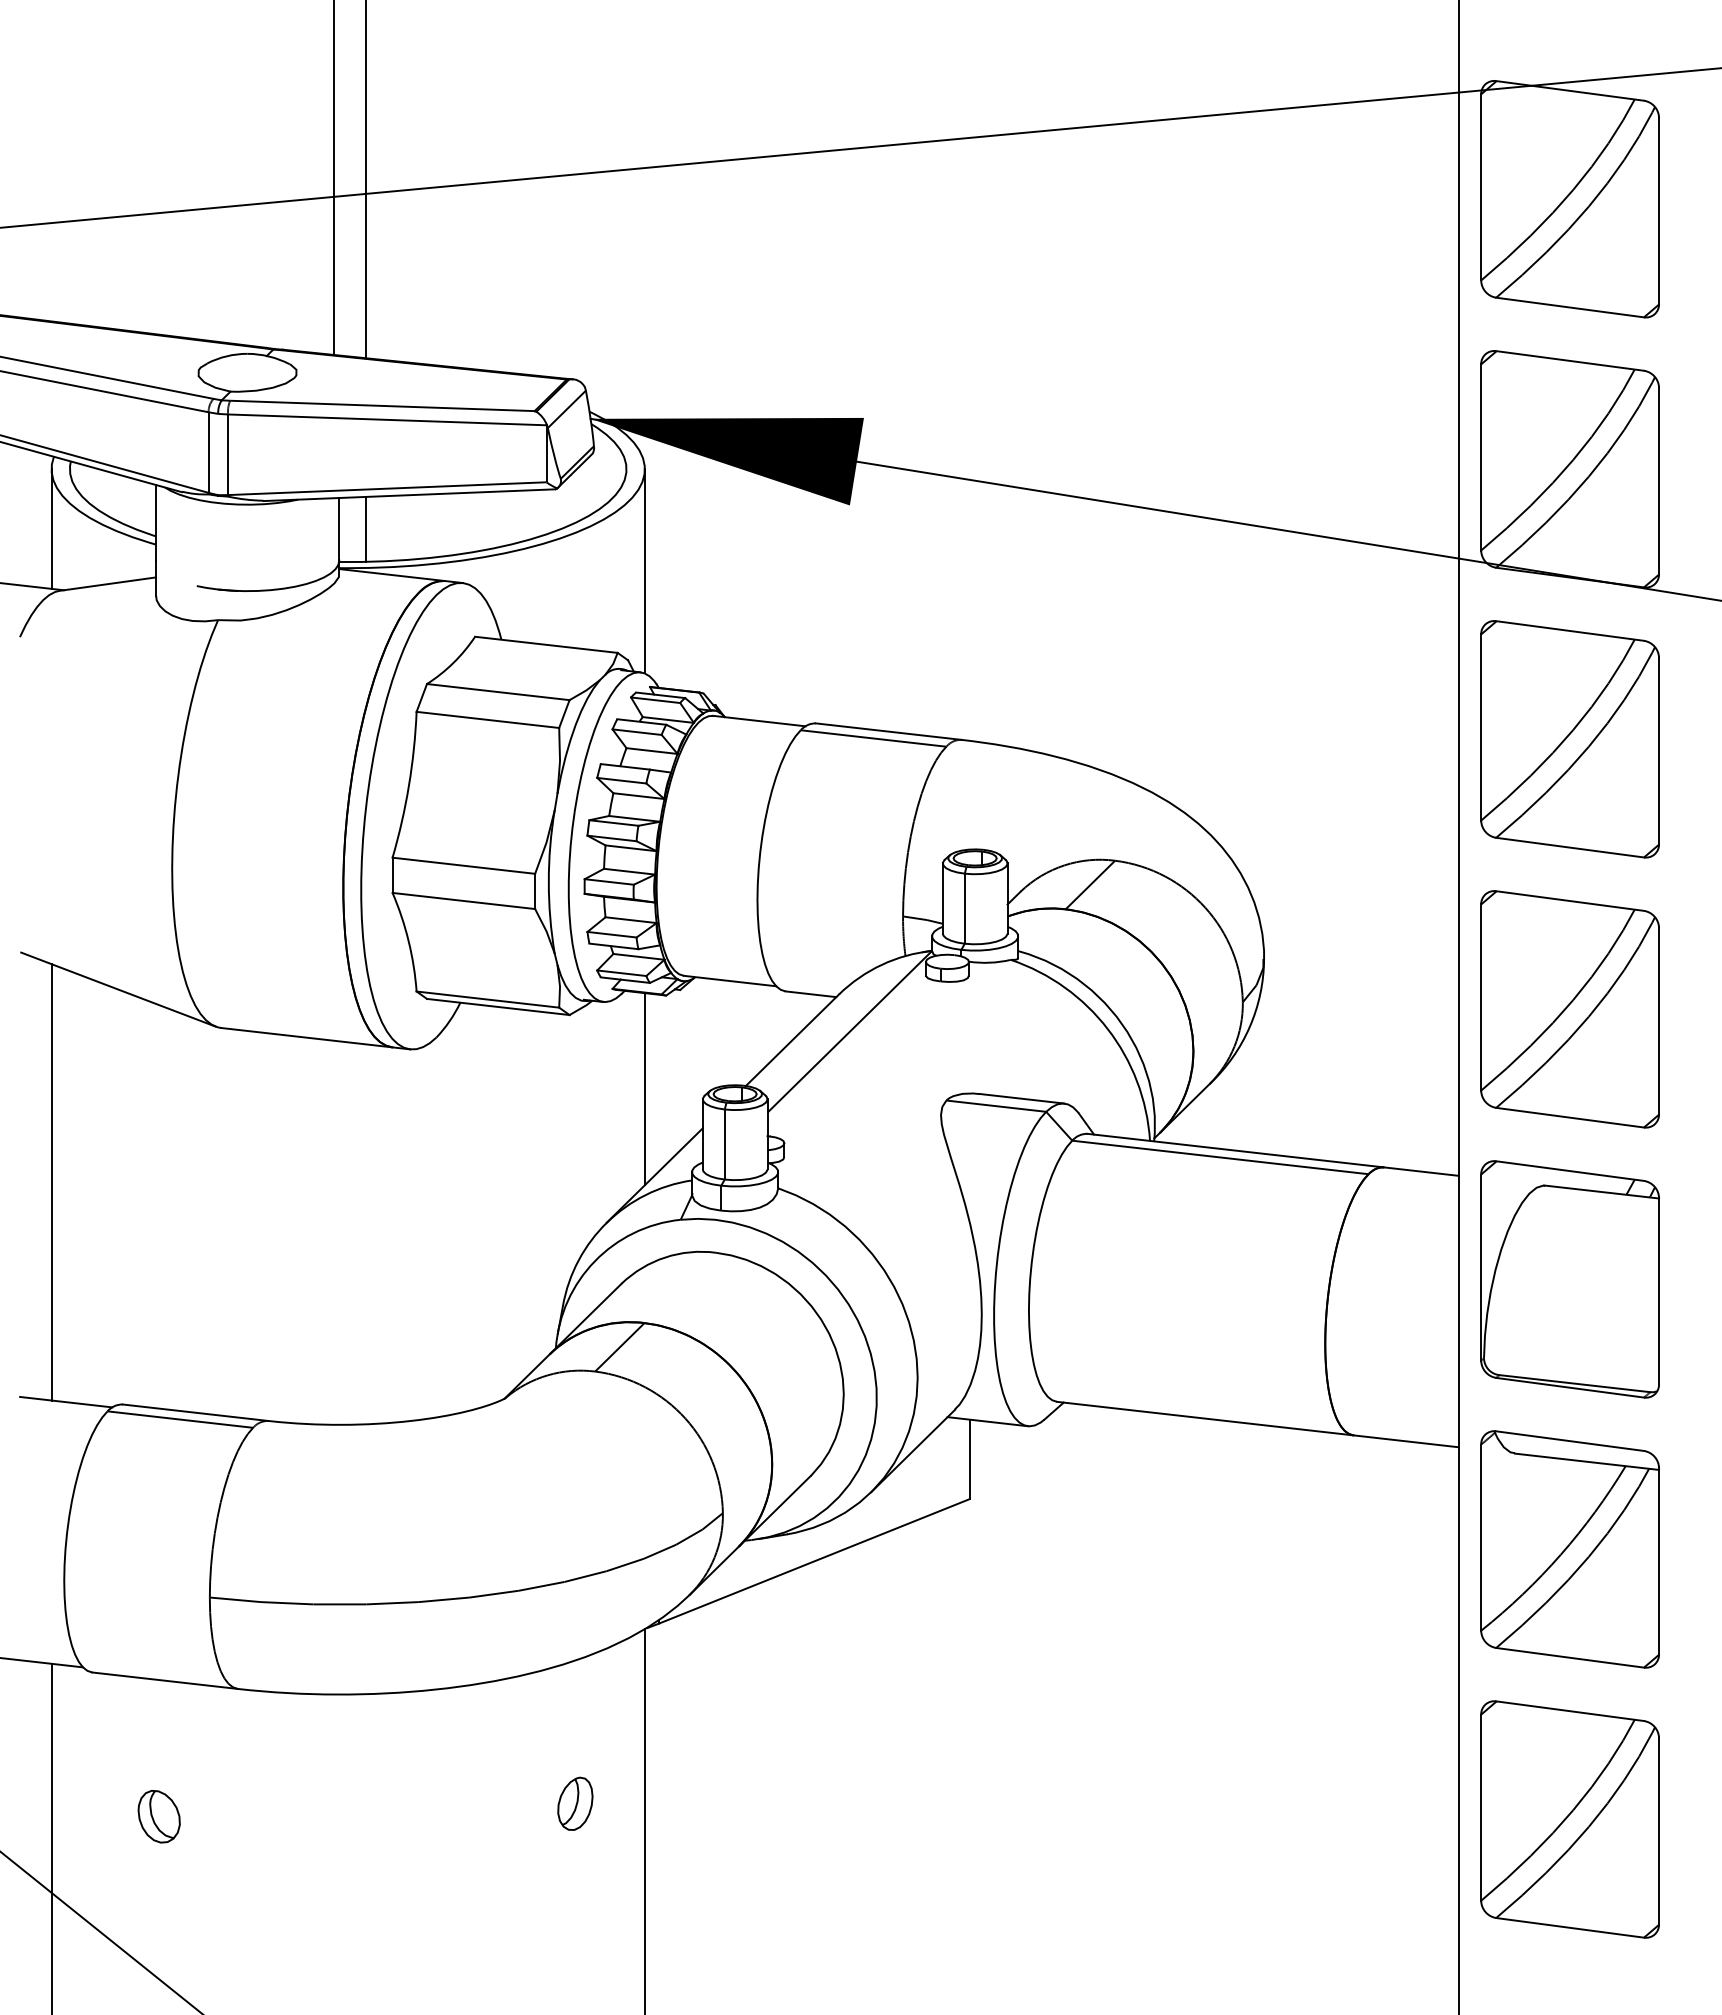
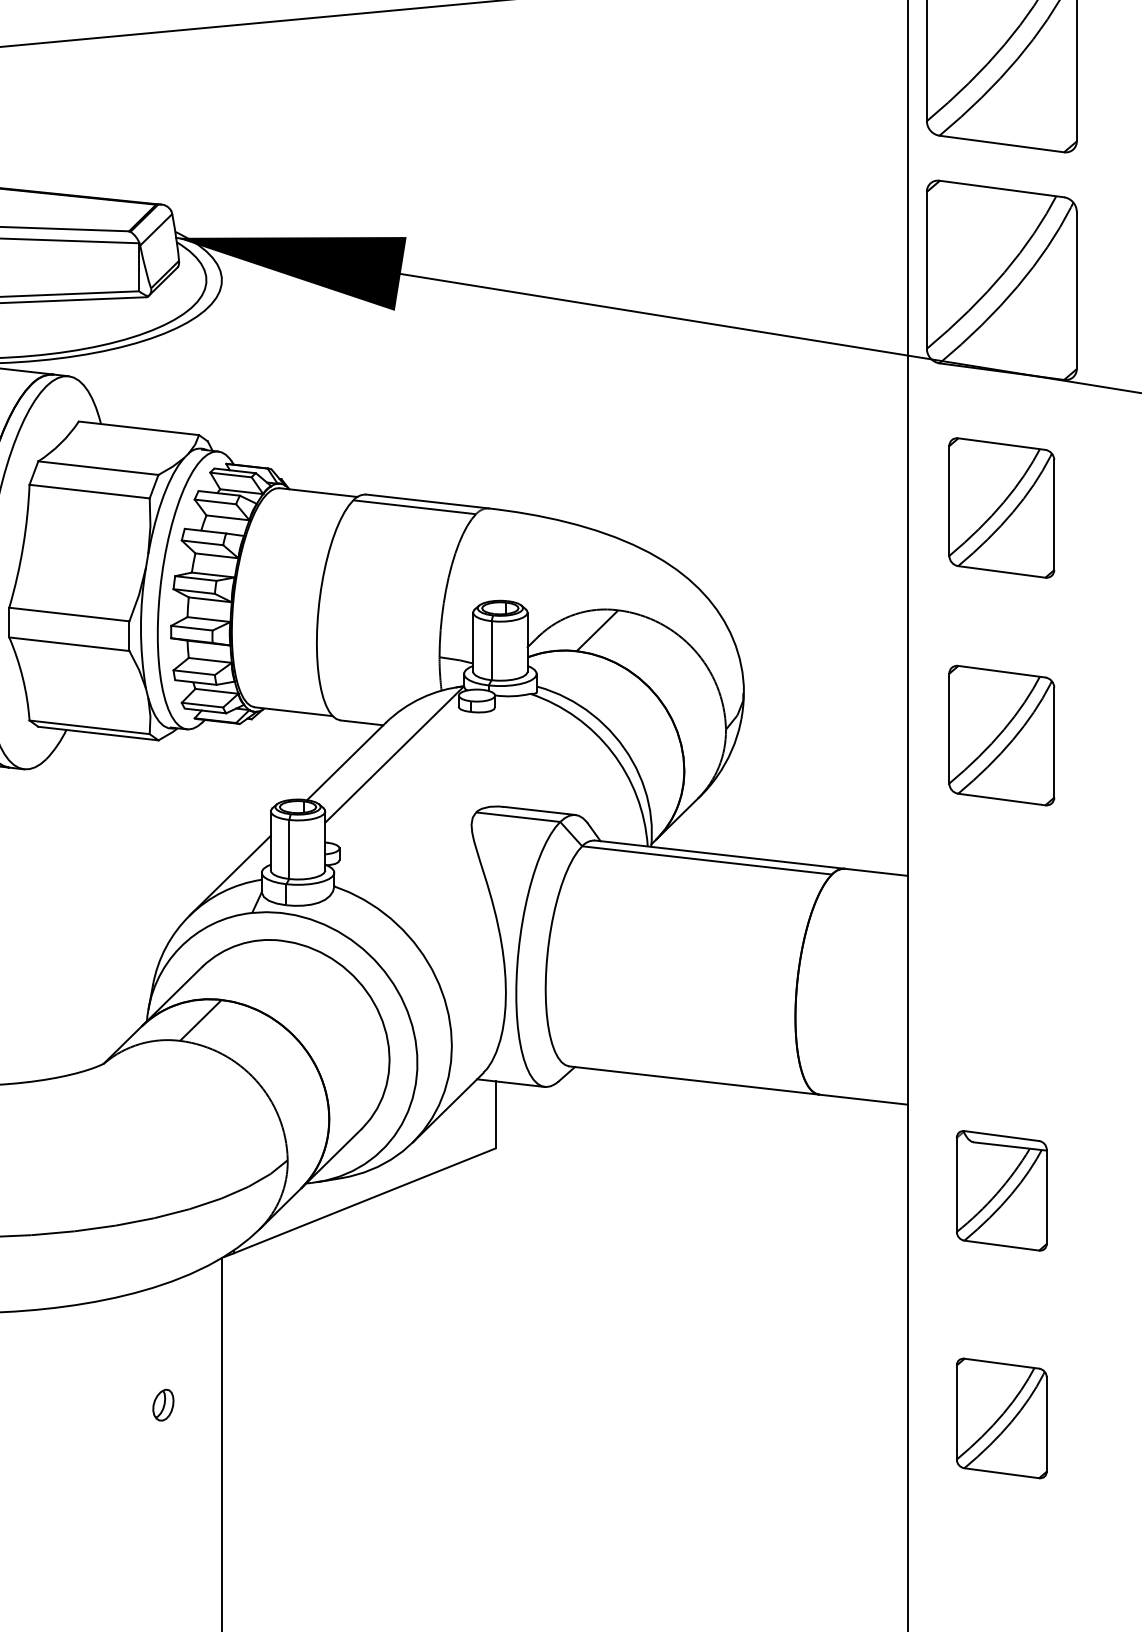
line: (644, 571) -> (221, 366), removed
part: (1569, 739) -> (1001, 508), size x0.7
part: (1569, 1009) -> (1001, 735), size x0.7
line: (644, 1089) -> (221, 803), removed
part: (1569, 1279) -> (1001, 963), removed
part: (1569, 1549) -> (1001, 1190), size x0.6
part: (575, 1803) -> (163, 1404), size x0.7
part: (1569, 1819) -> (1001, 1418), size x0.6

